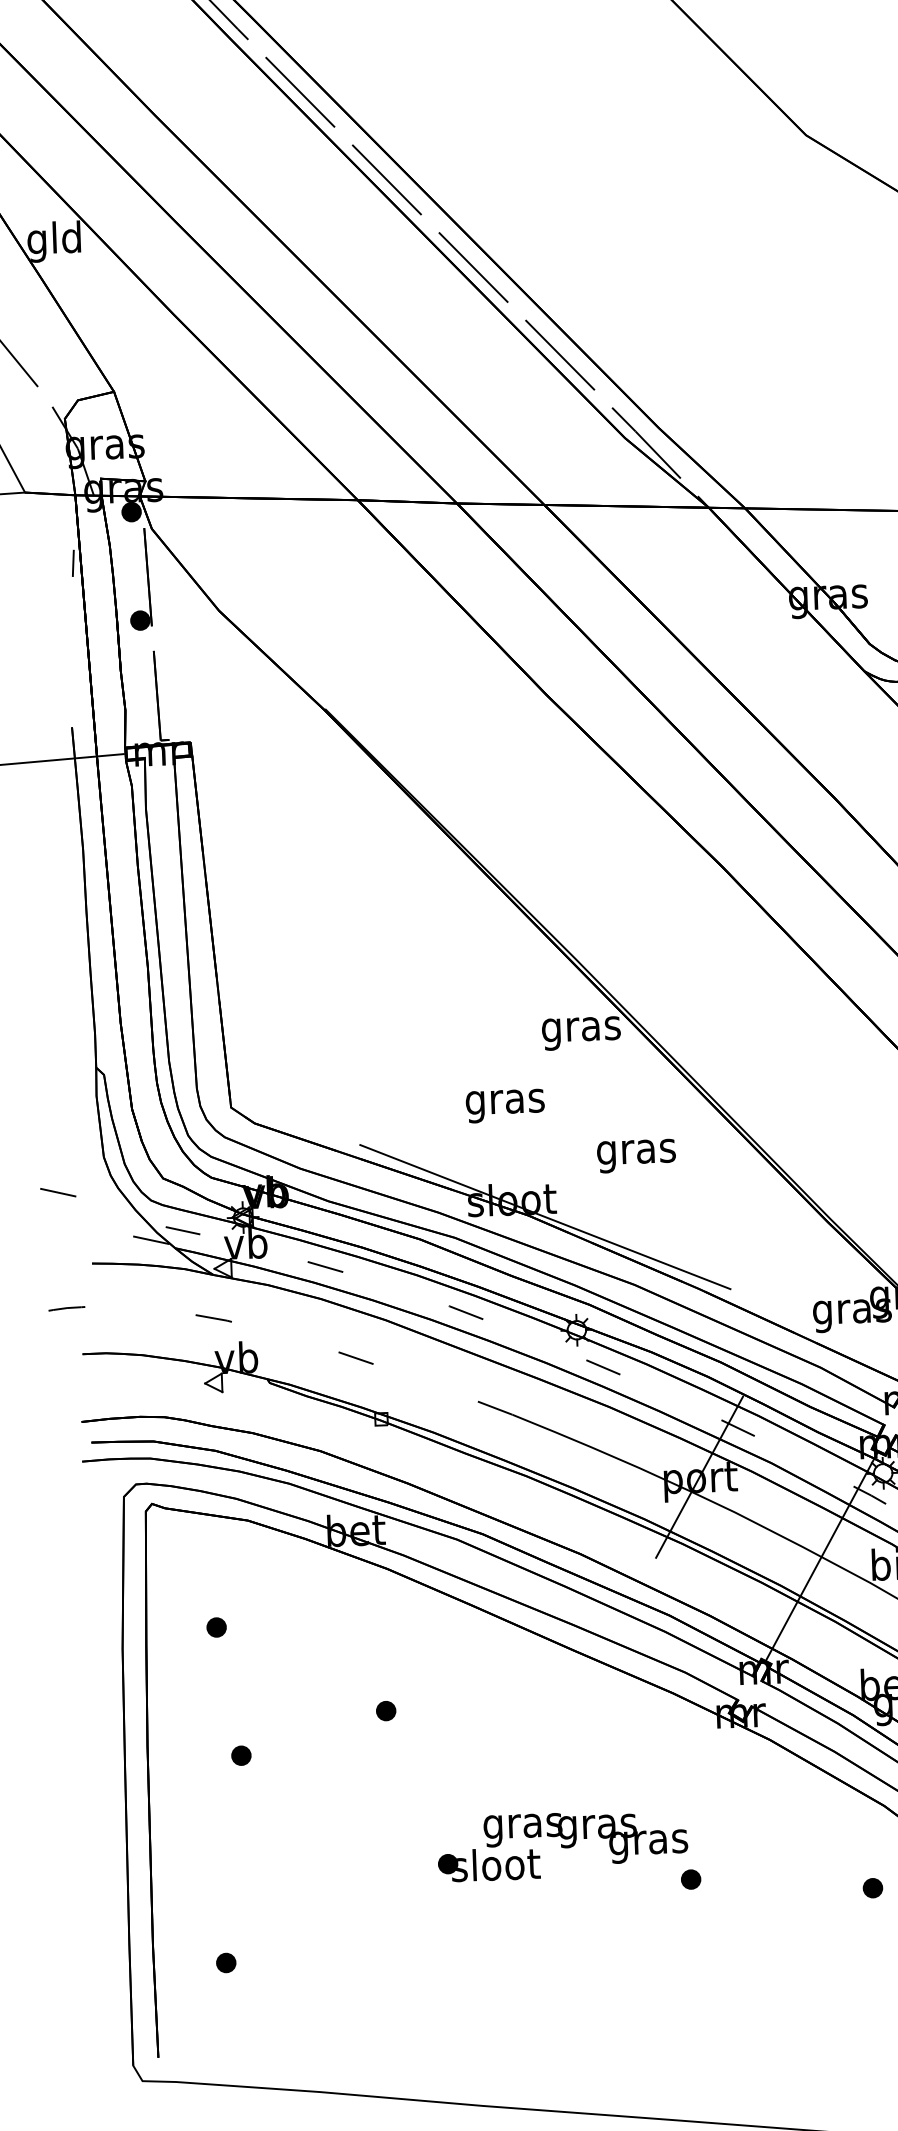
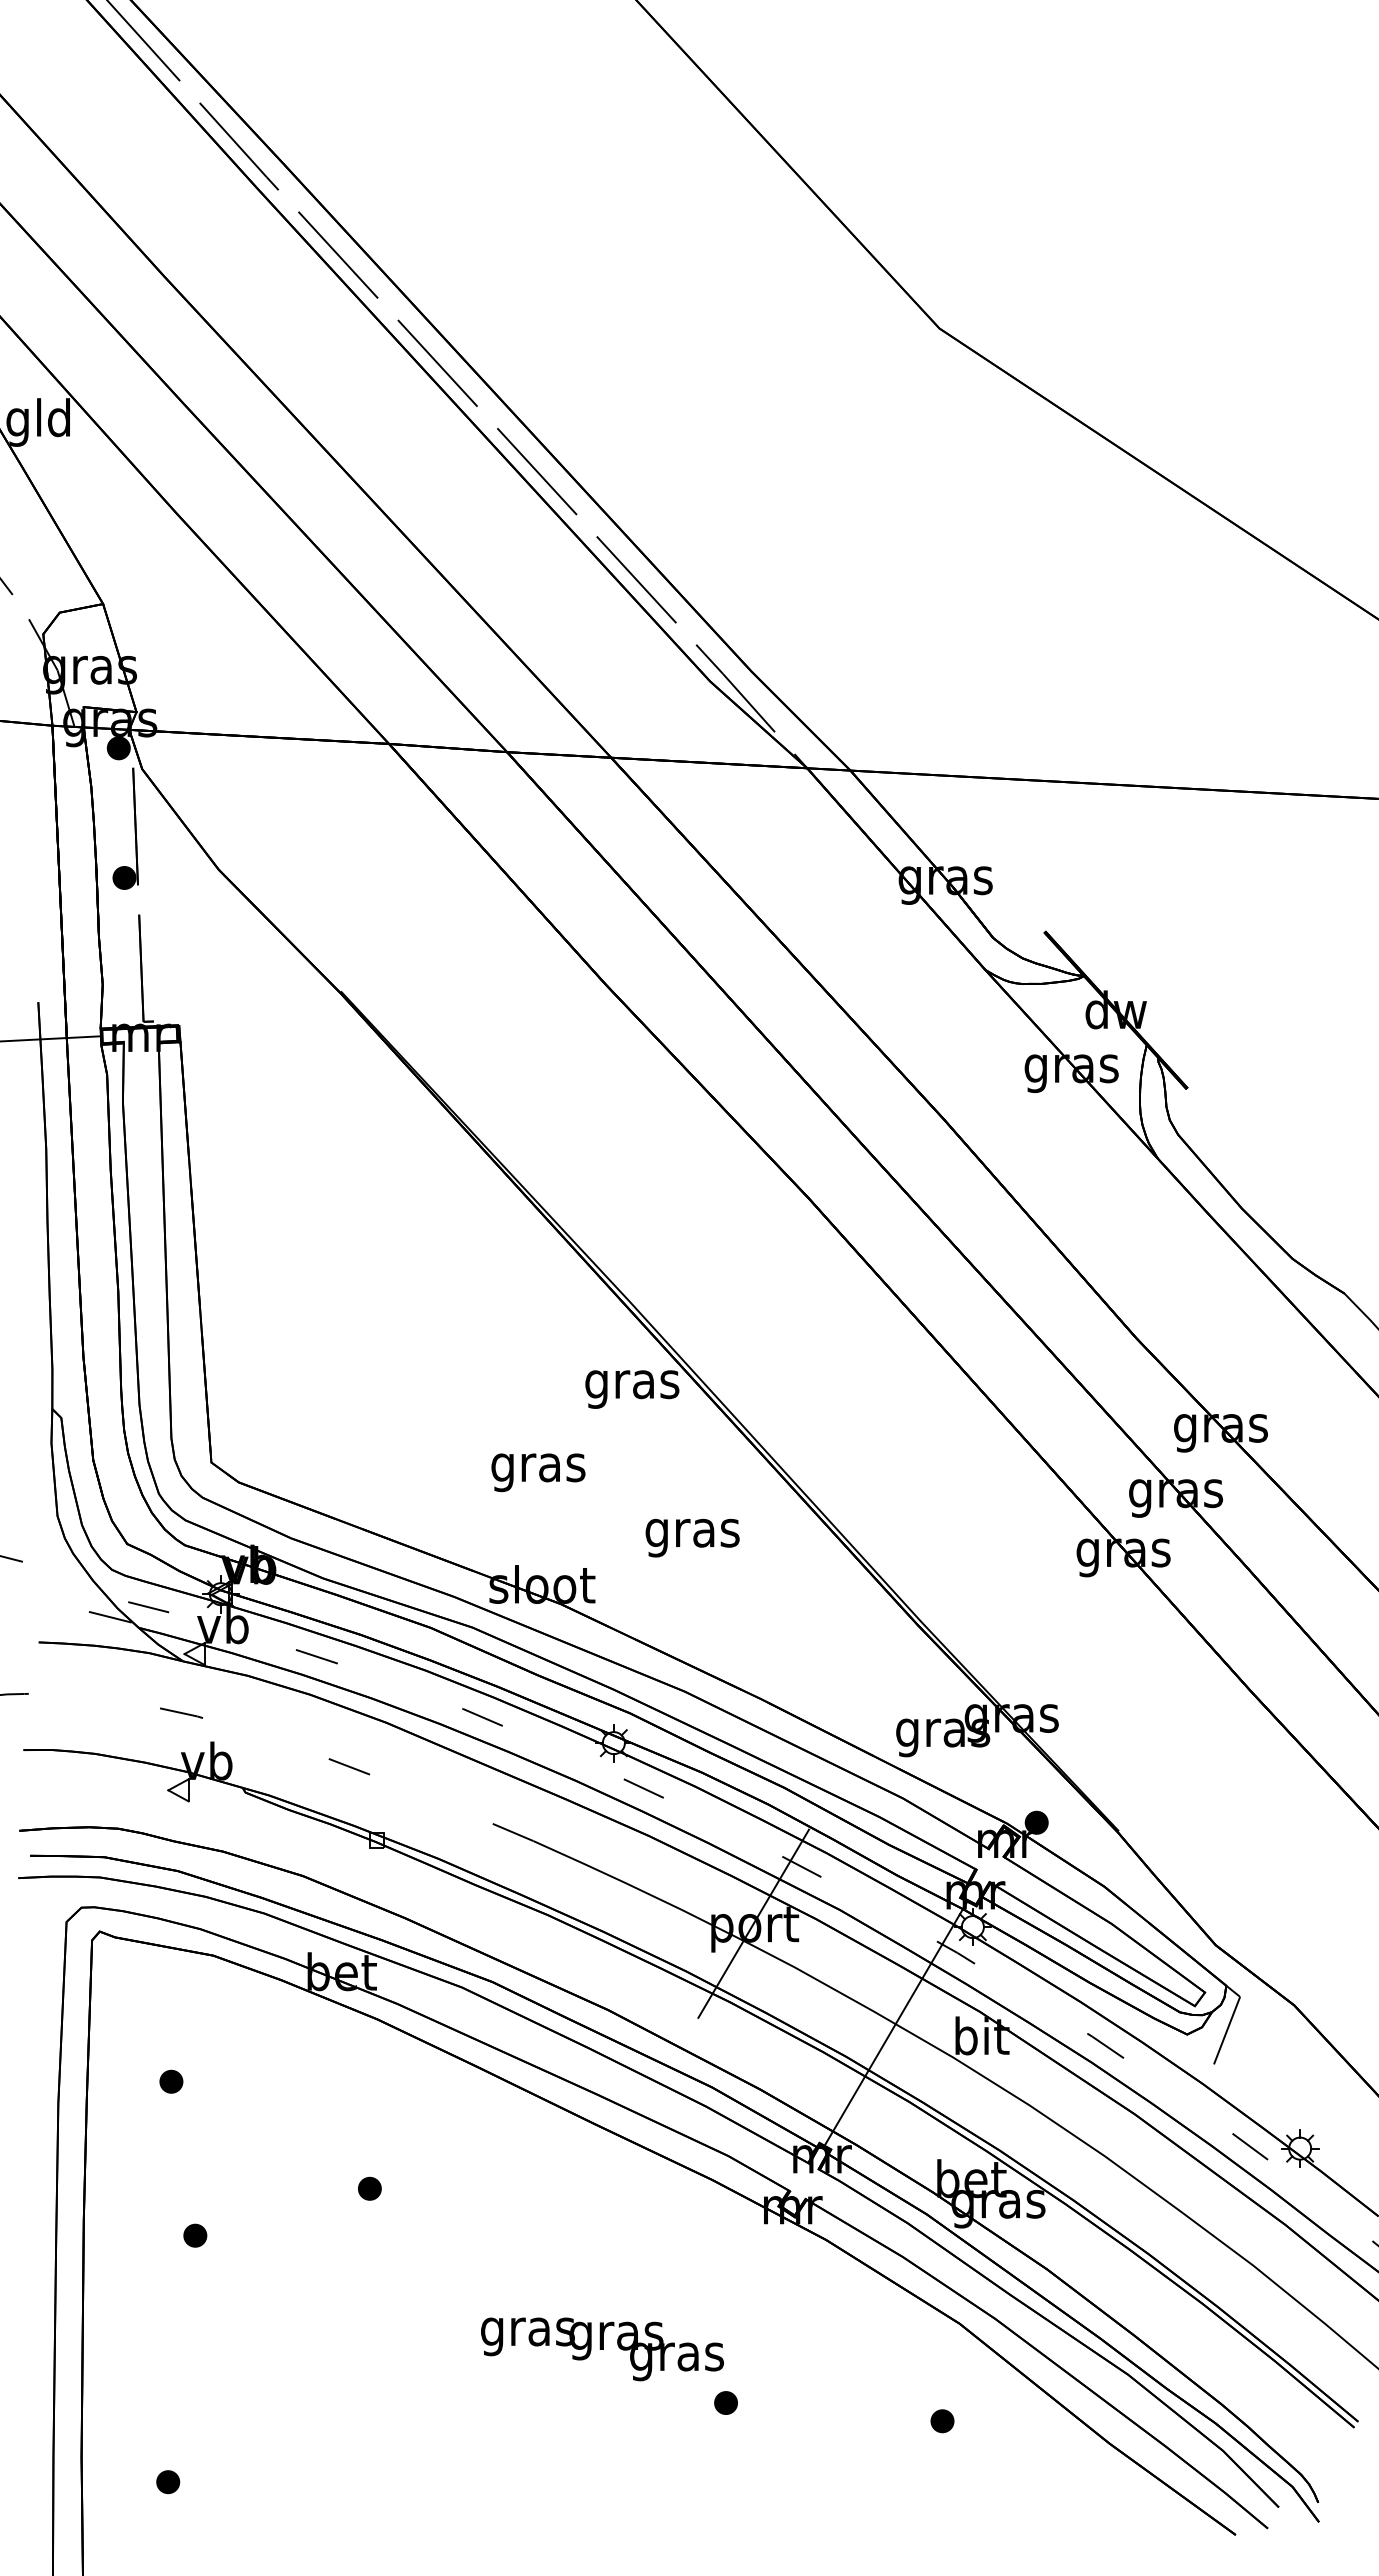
line: (72, 563) -> (46, 806), removed
line: (544, 1216) -> (580, 1606), removed
part: (489, 1864) -> (486, 2376), removed

